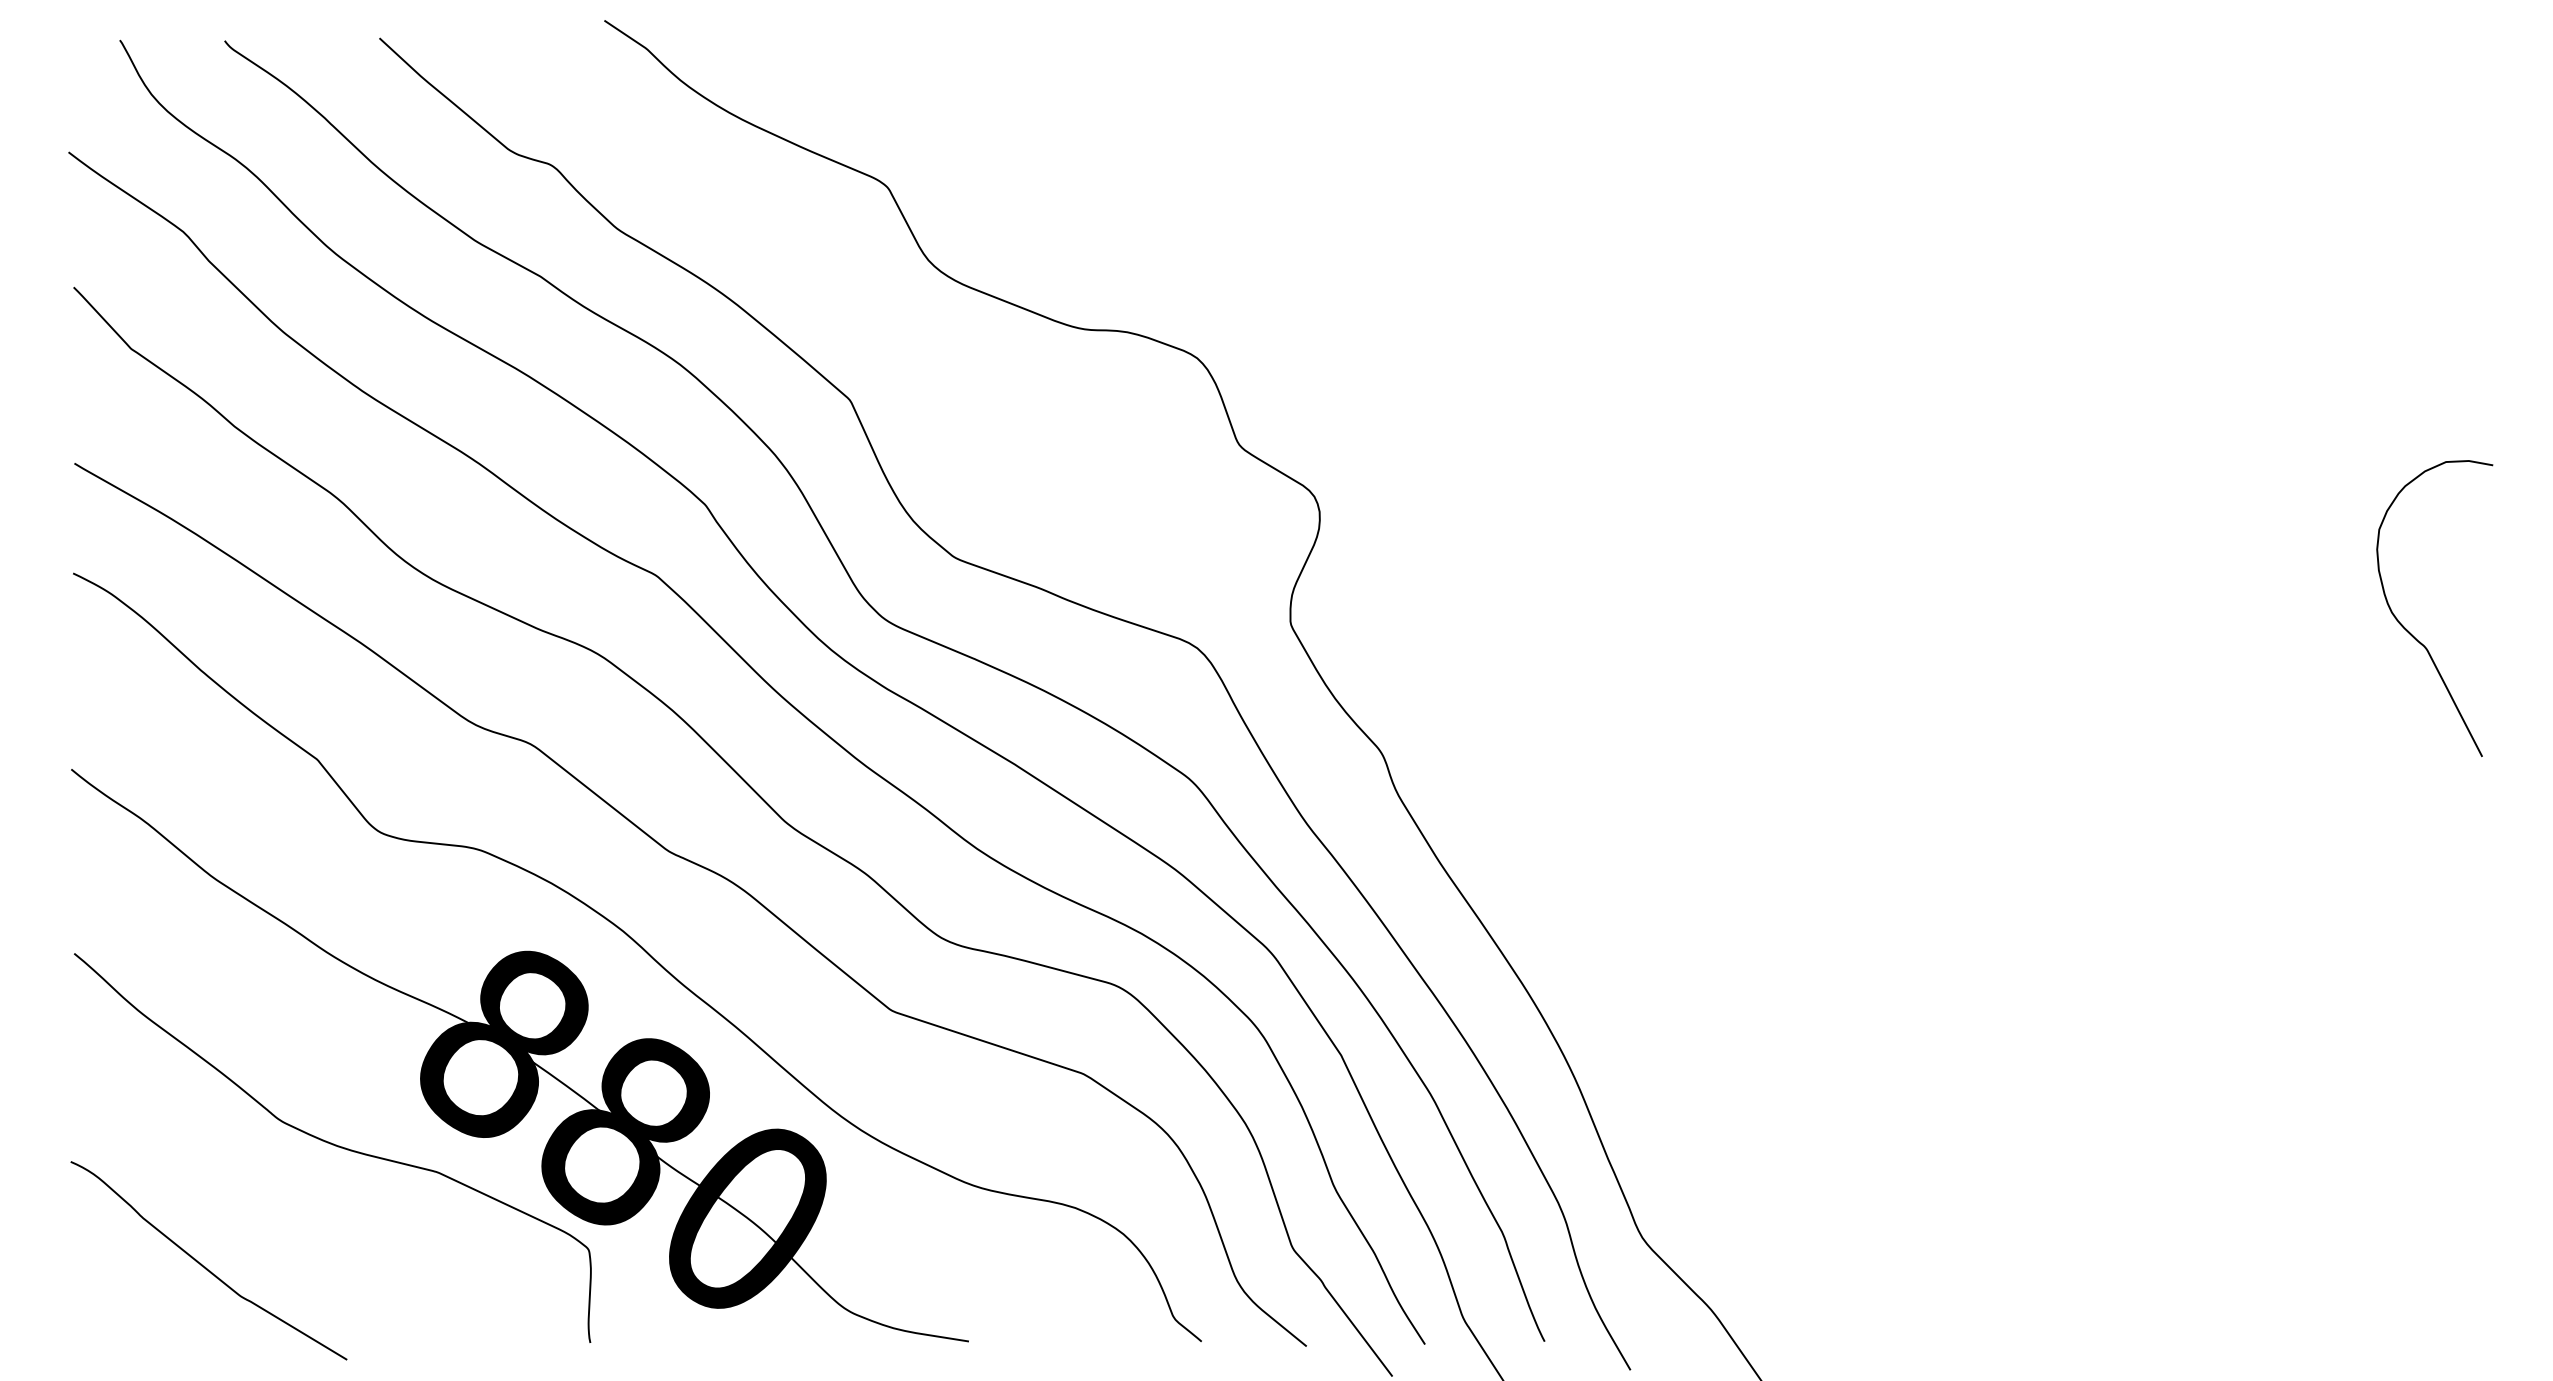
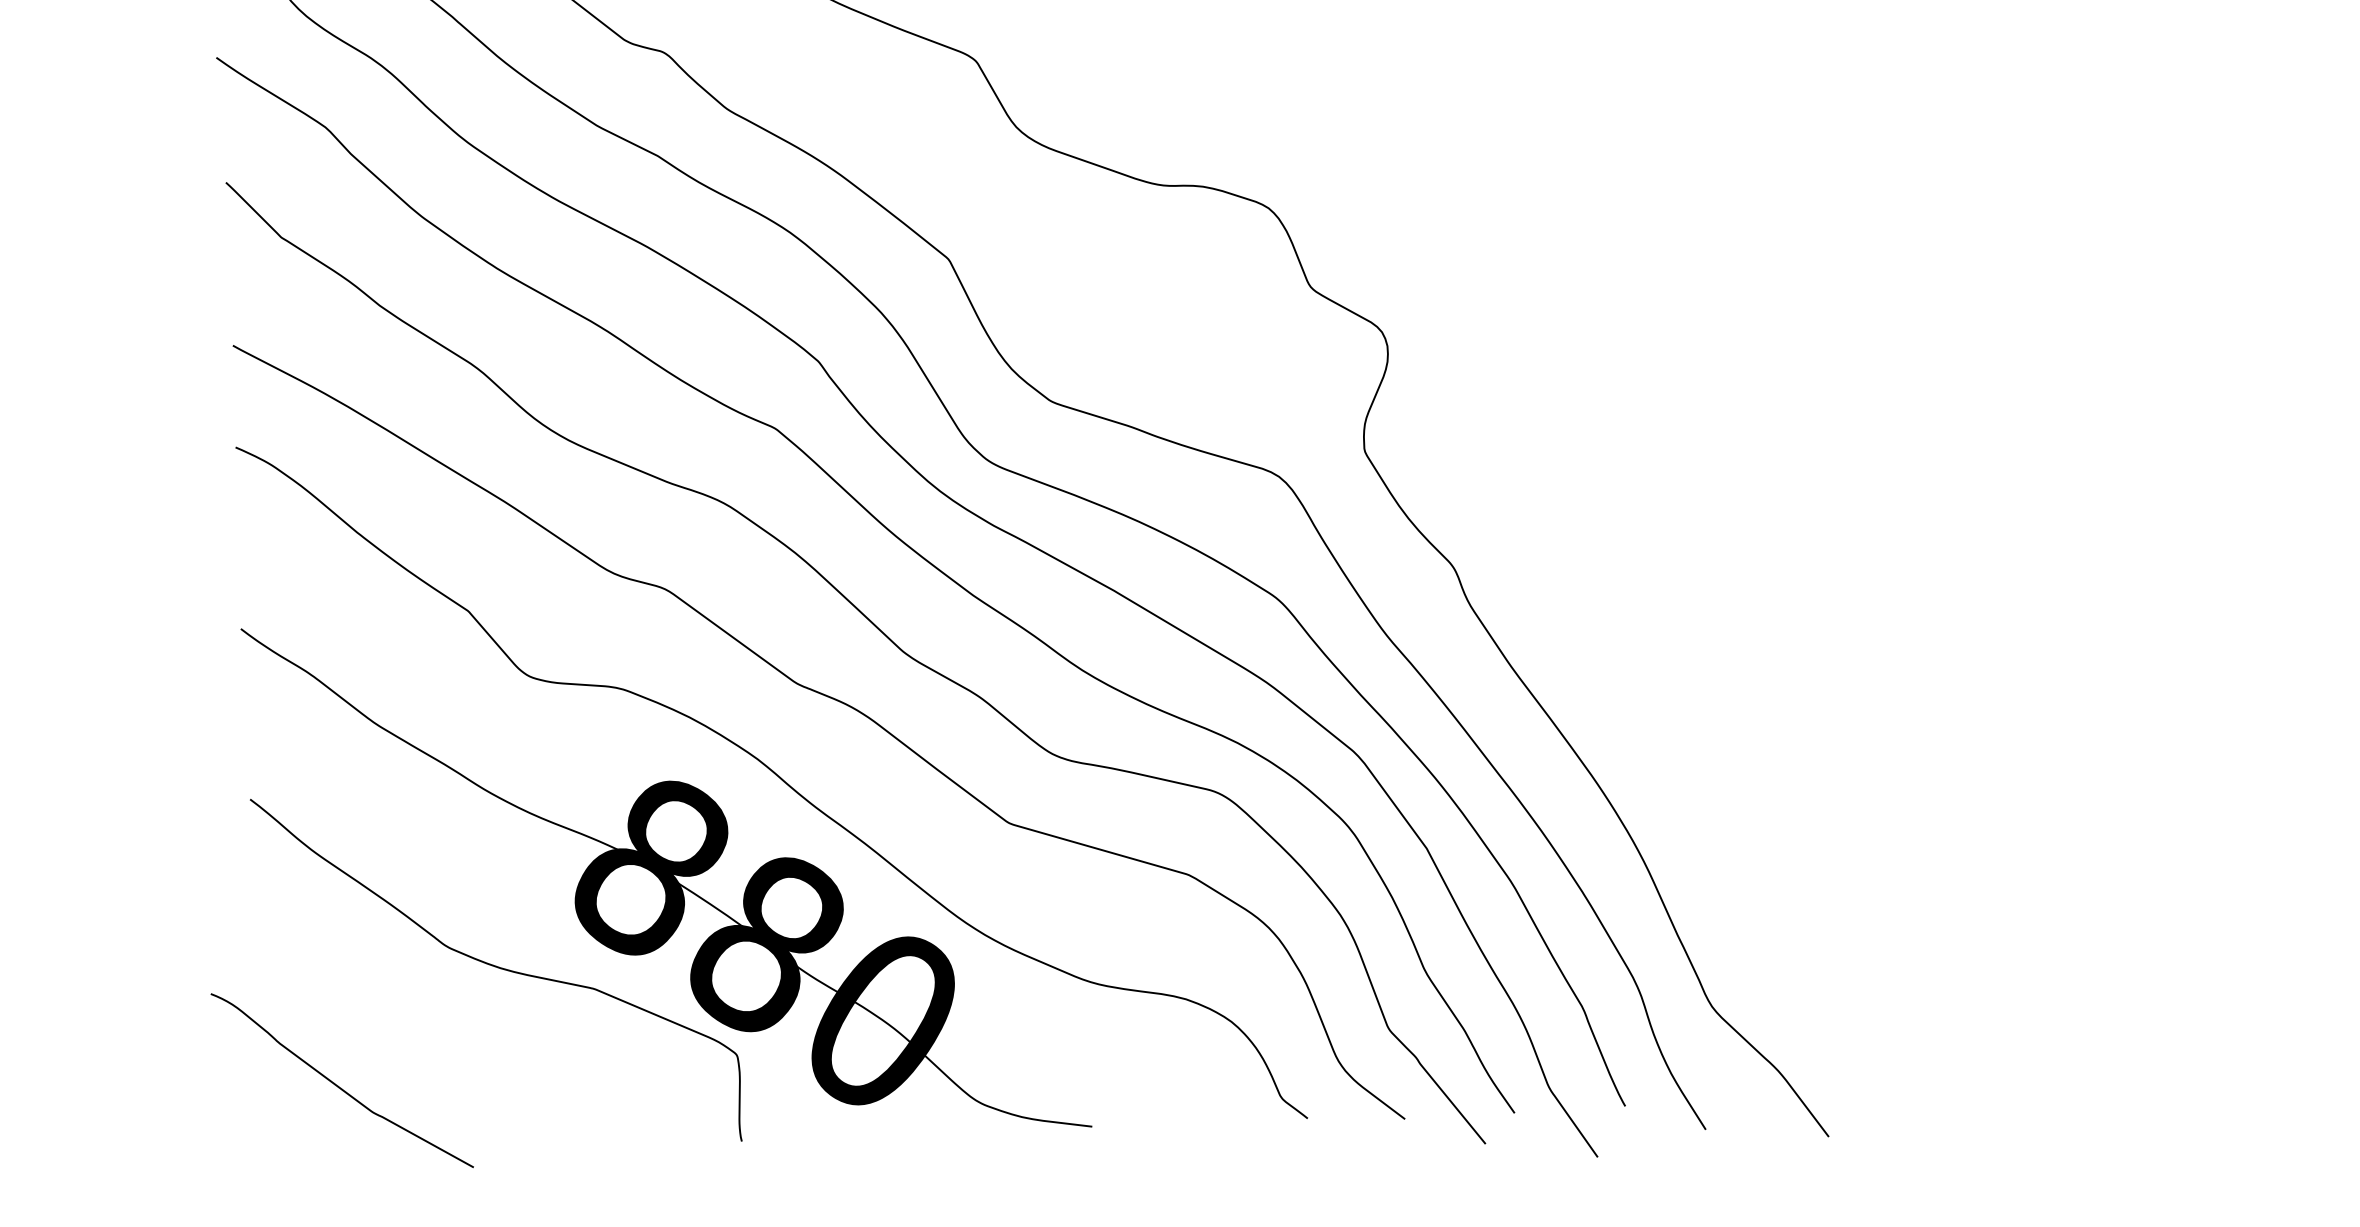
curve: (205, 1266) -> (339, 1086), moved

